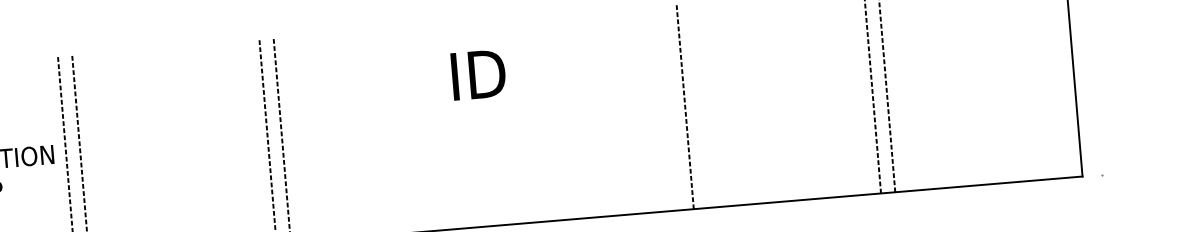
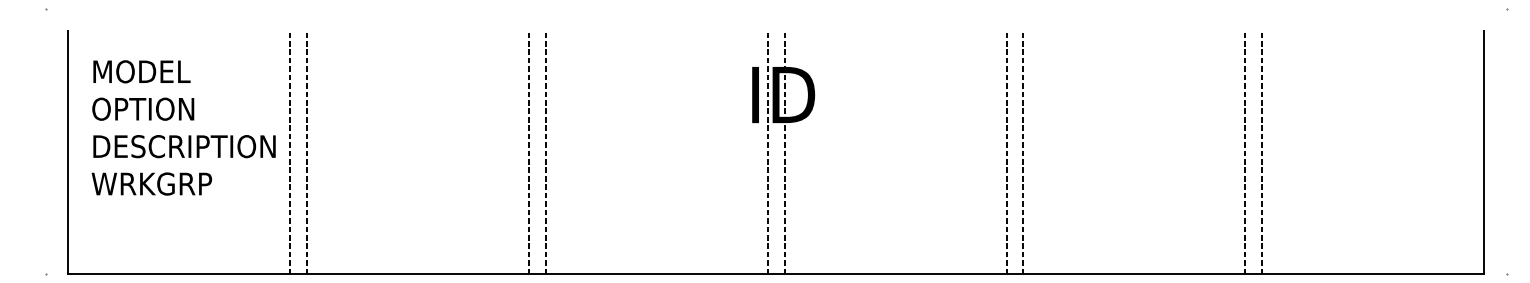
line: (670, 107) -> (1006, 152), added
line: (483, 123) -> (784, 152), added
line: (469, 124) -> (767, 152), added

